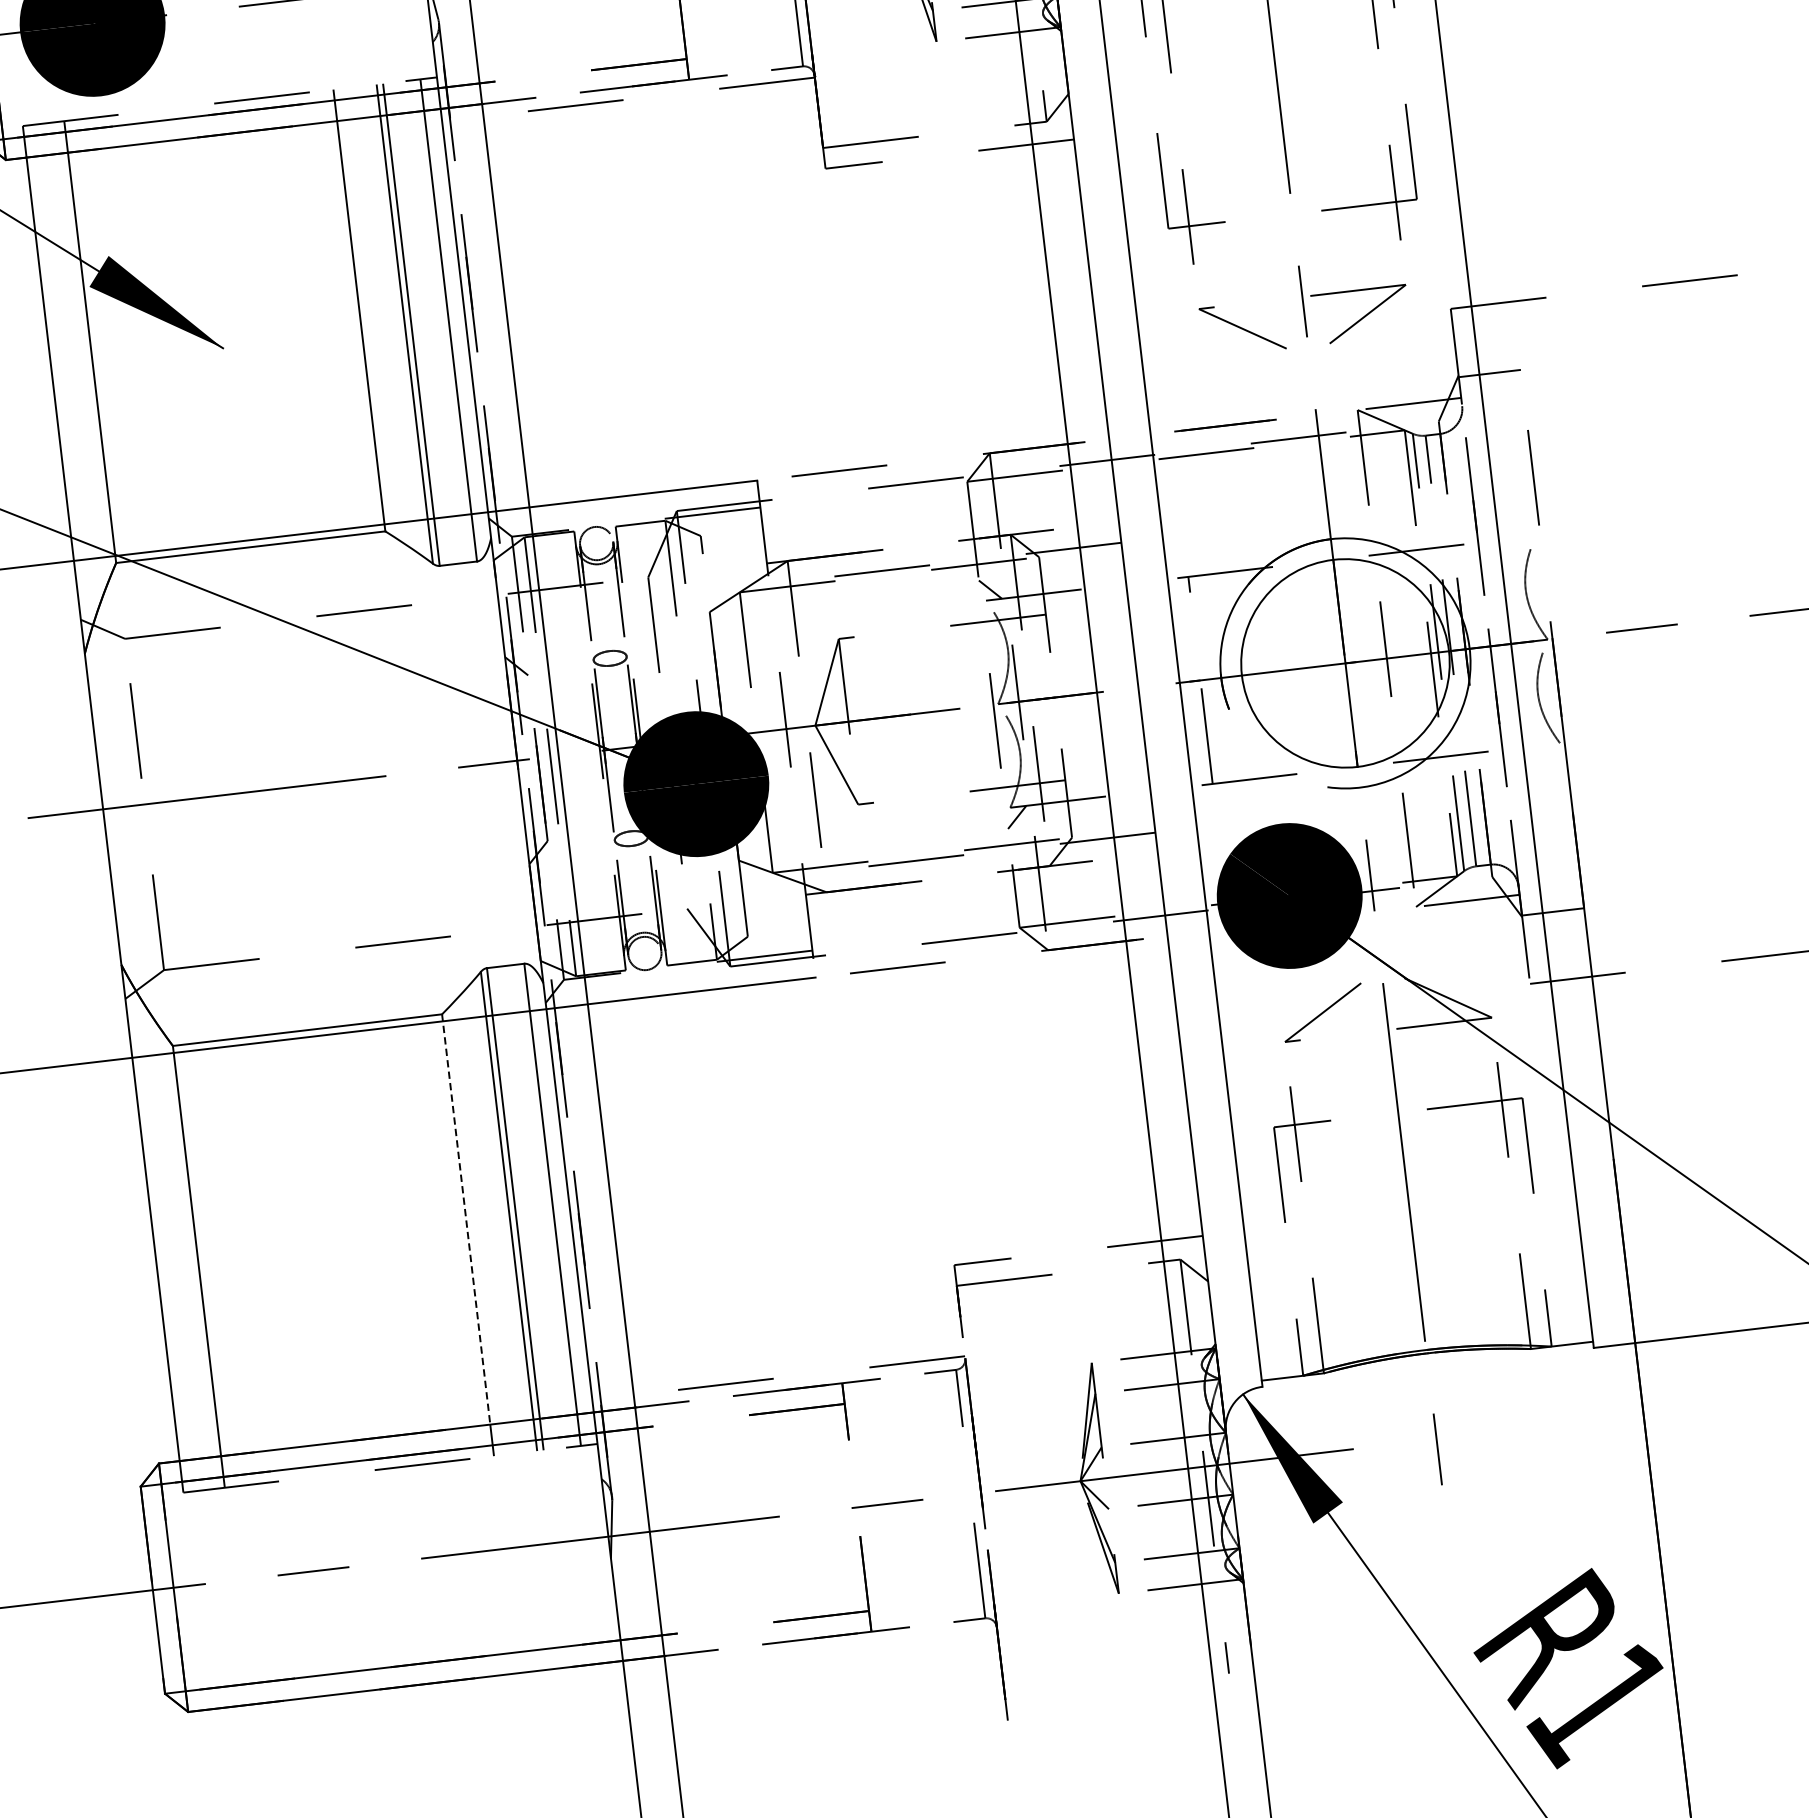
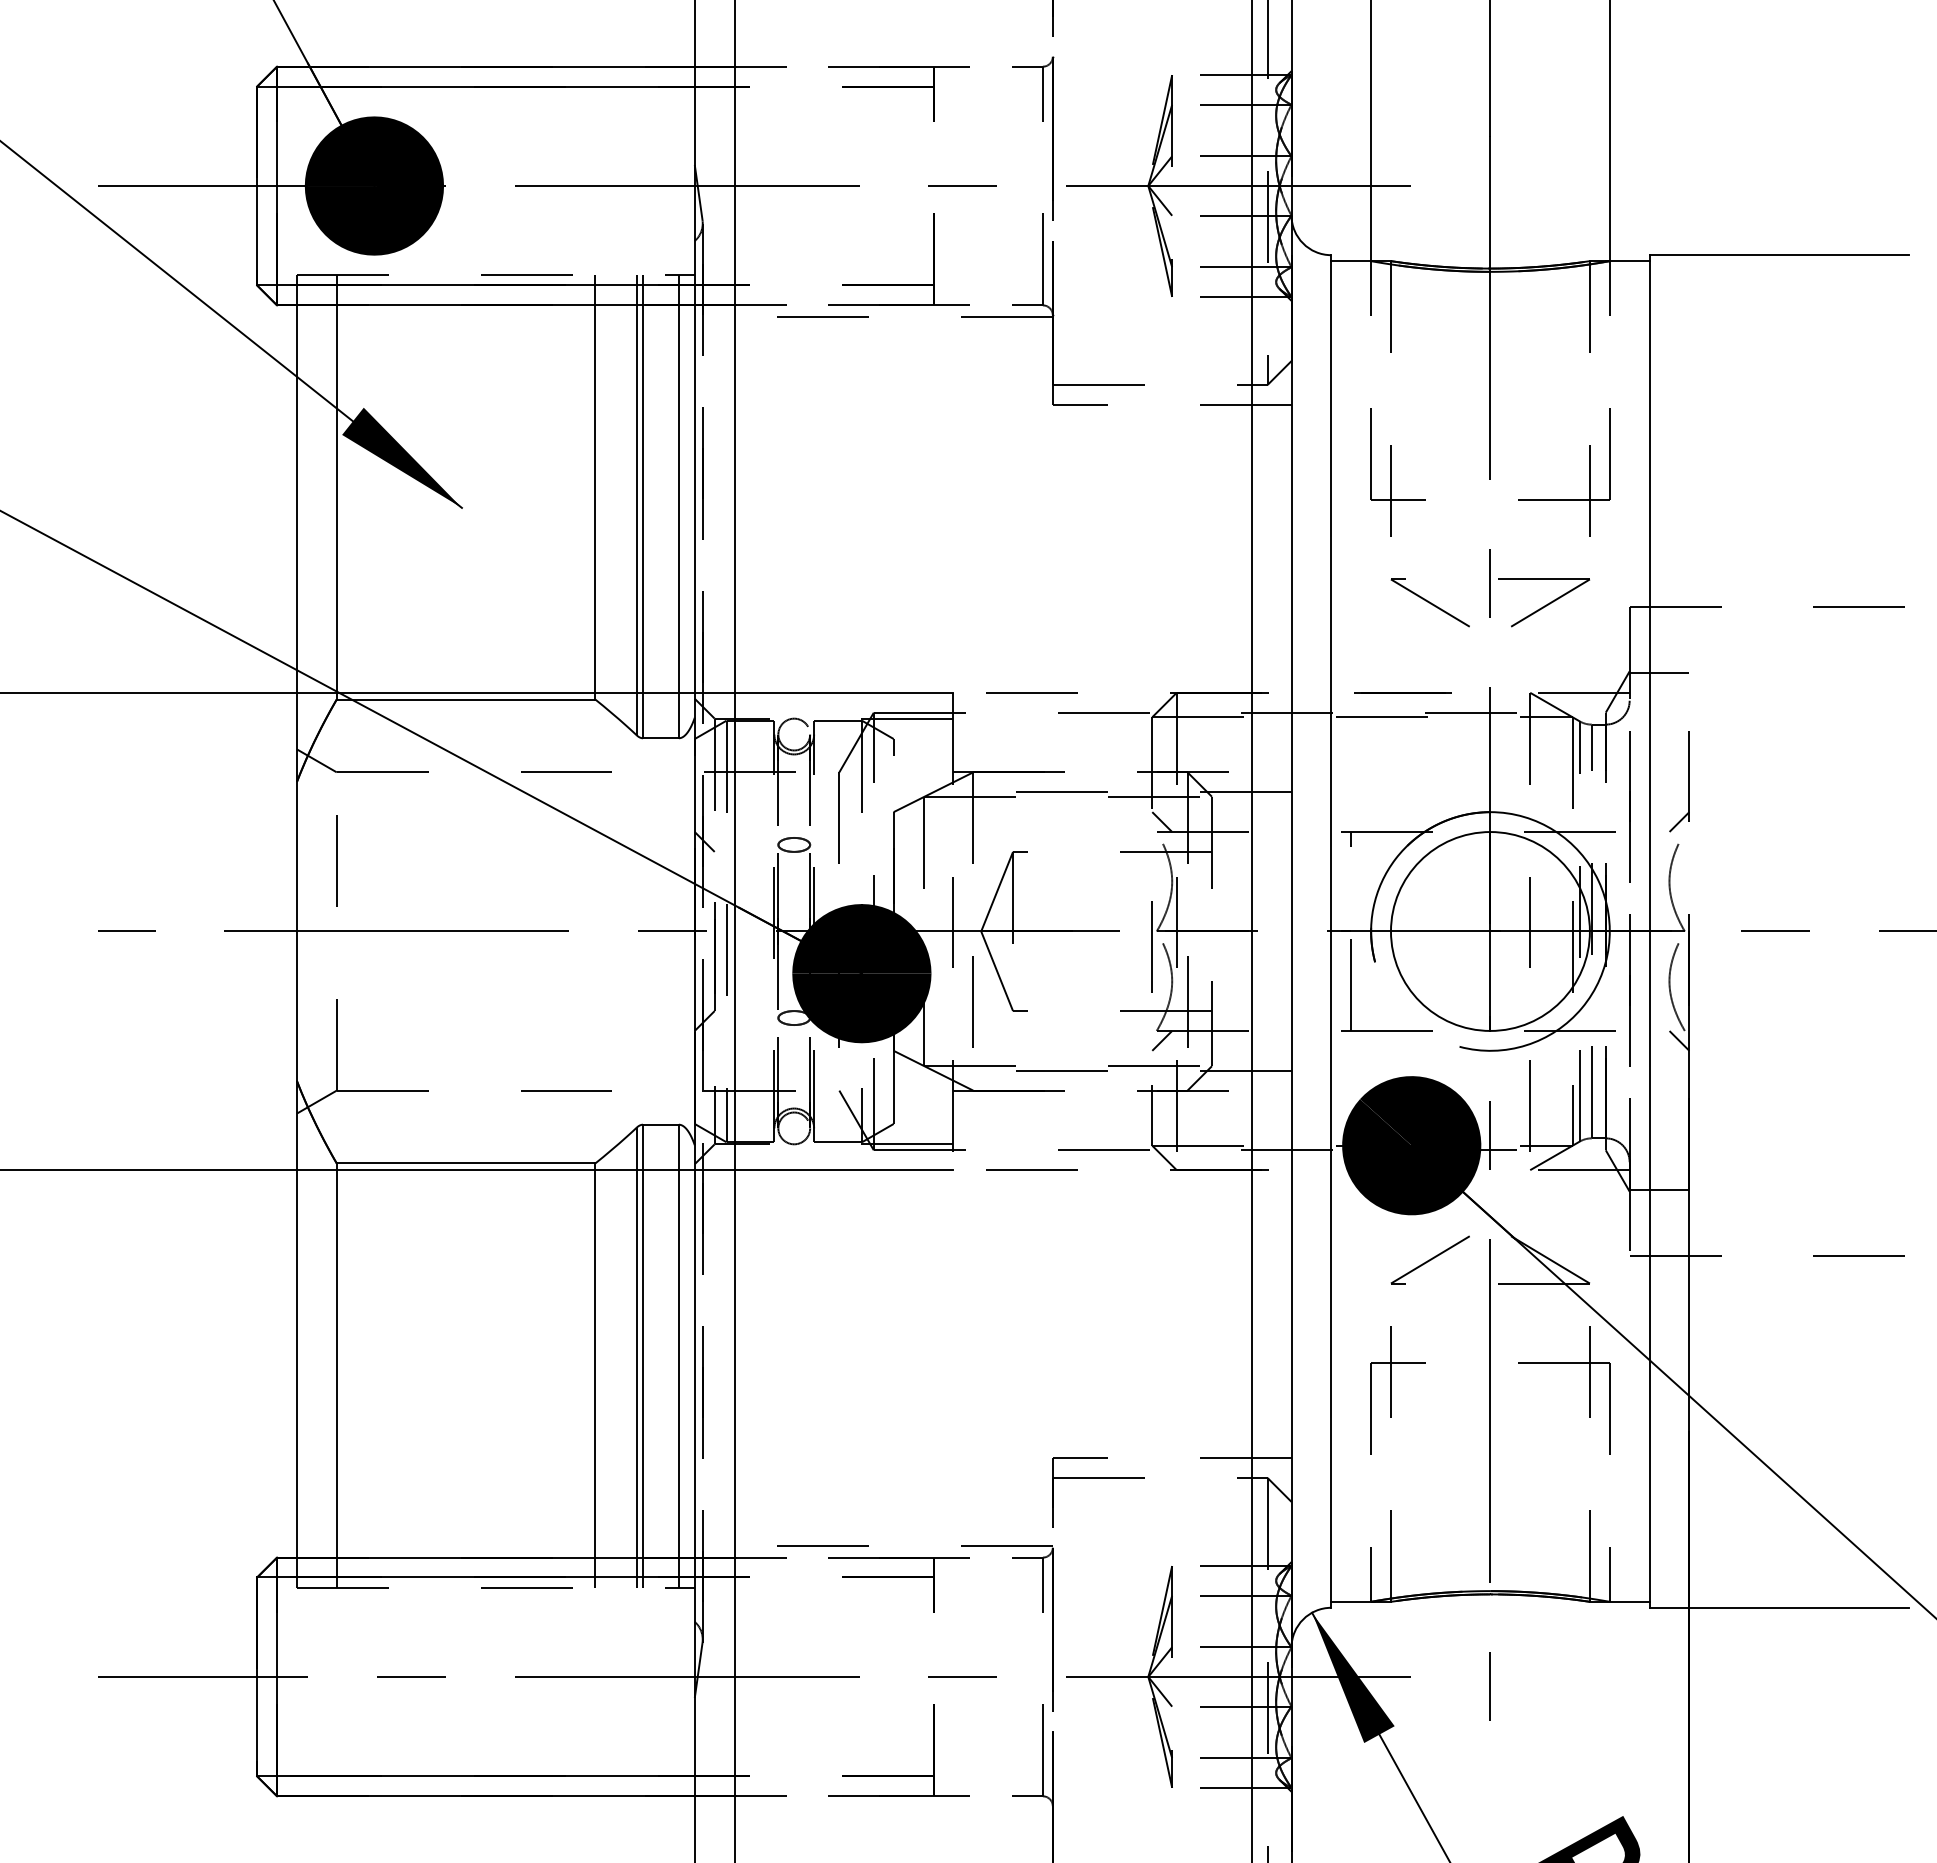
line: (1528, 525) -> (1679, 821), added
line: (1555, 753) -> (1679, 1040), added
line: (466, 1220) -> (595, 1361), dashed -> solid

